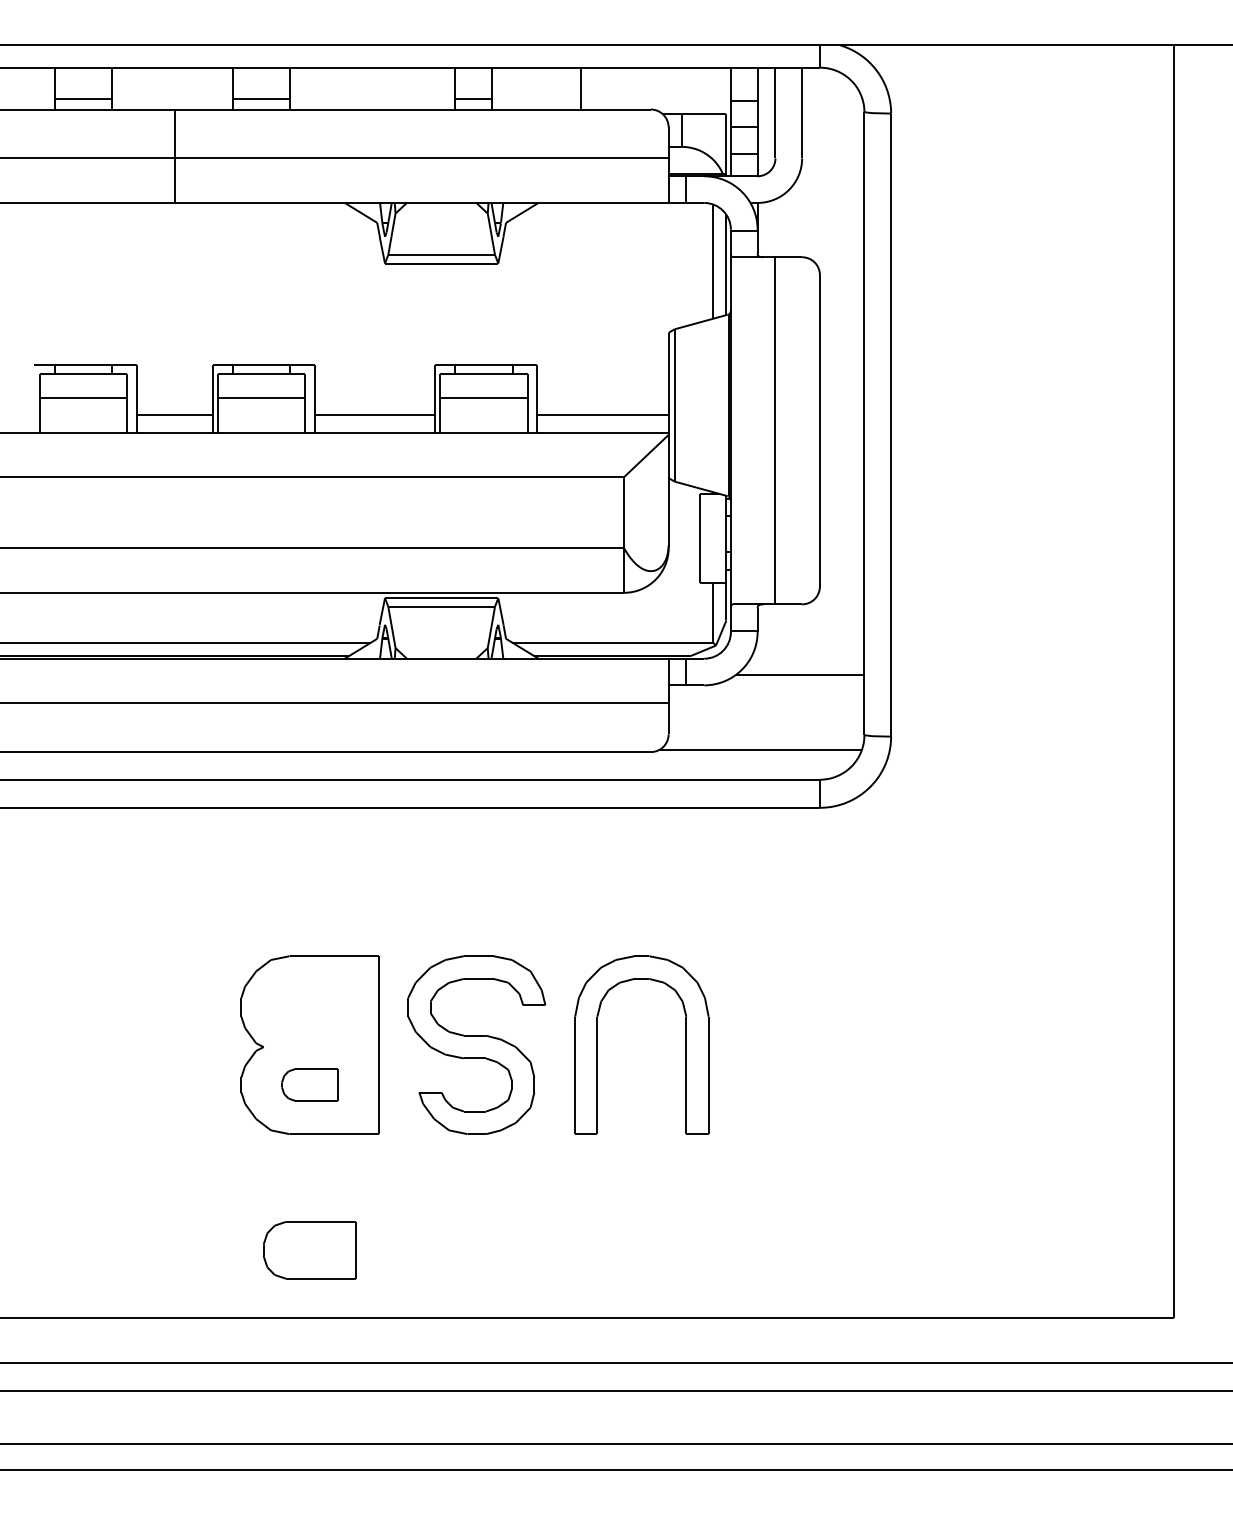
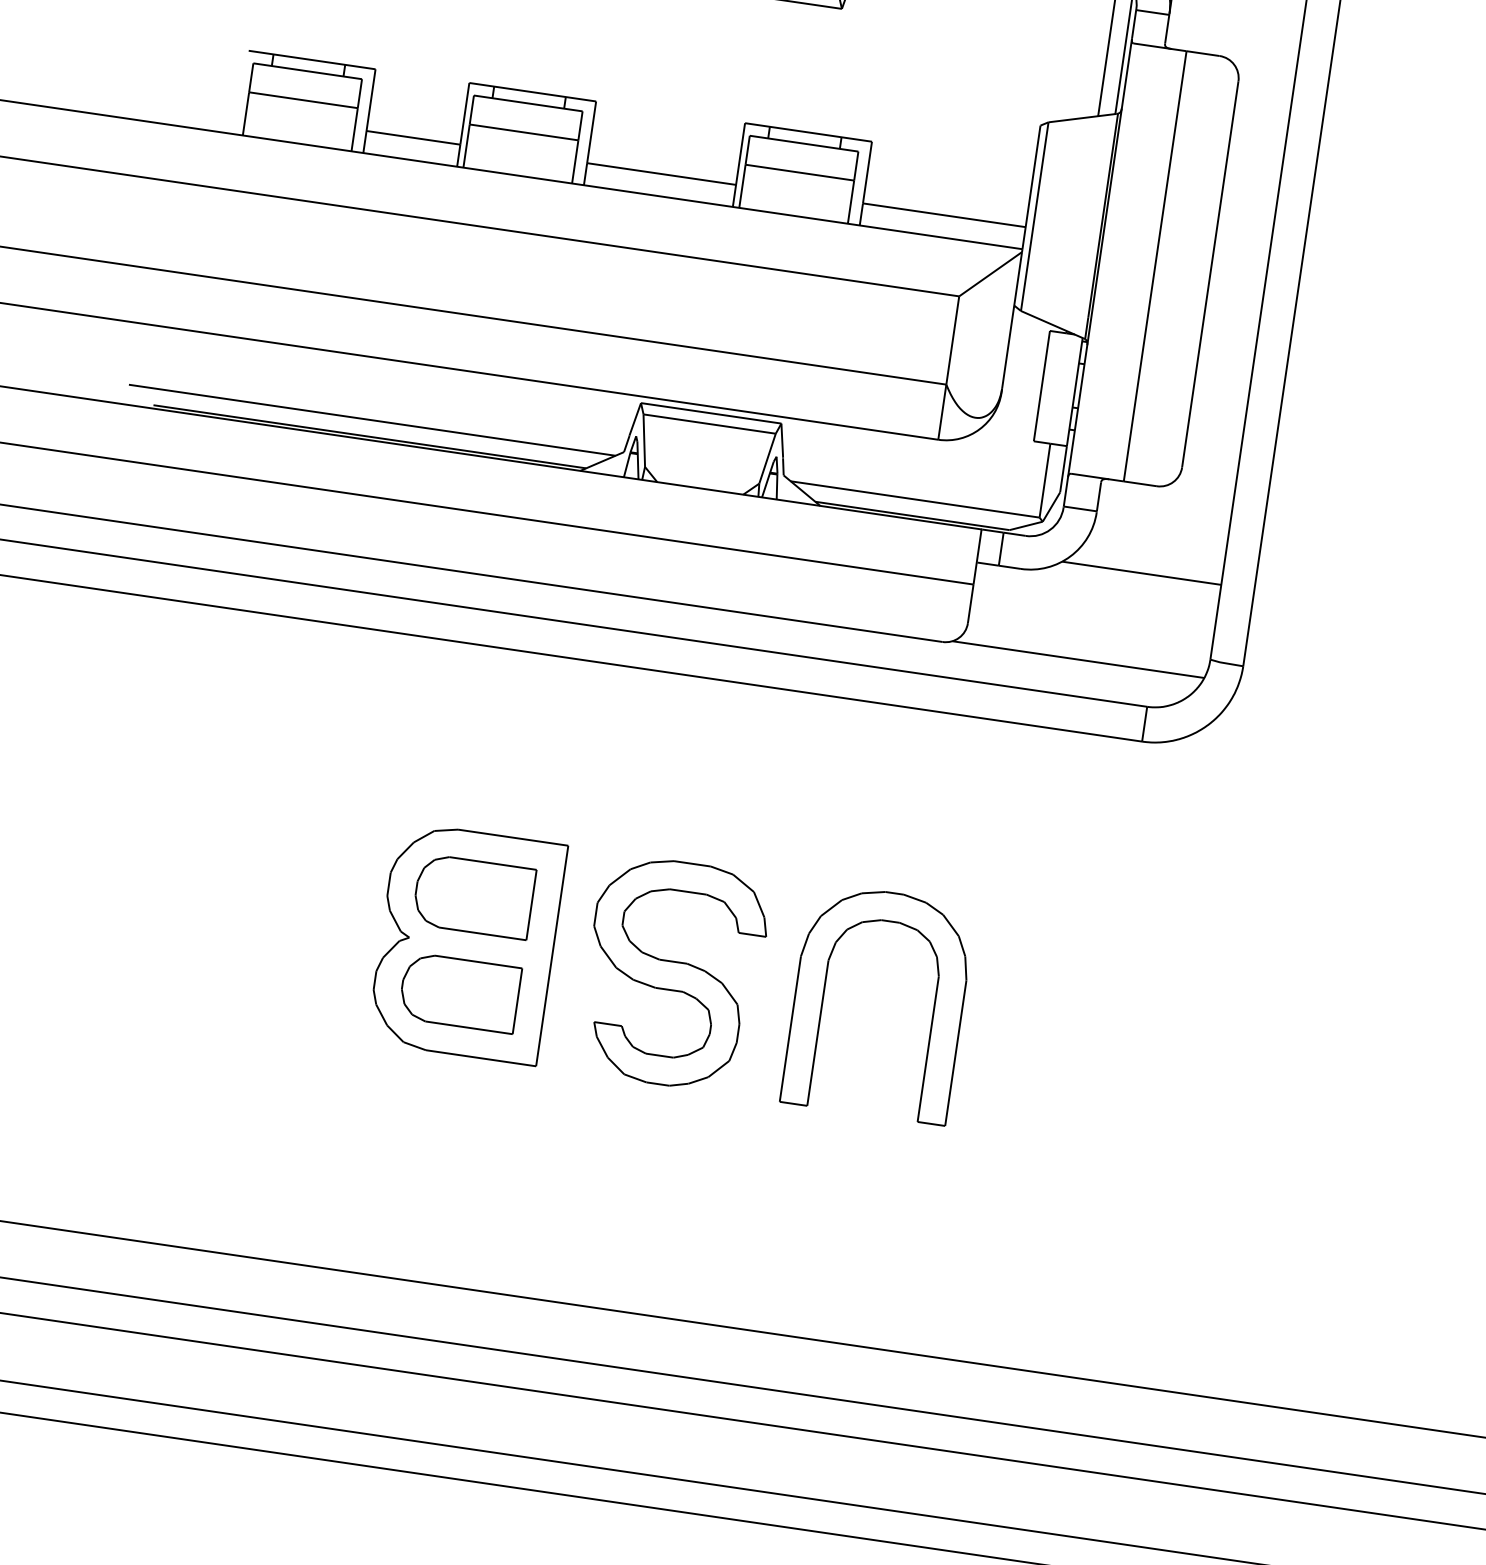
part: (309, 1084) -> (459, 992), size x1.67
part: (309, 1250) -> (473, 896), moved

